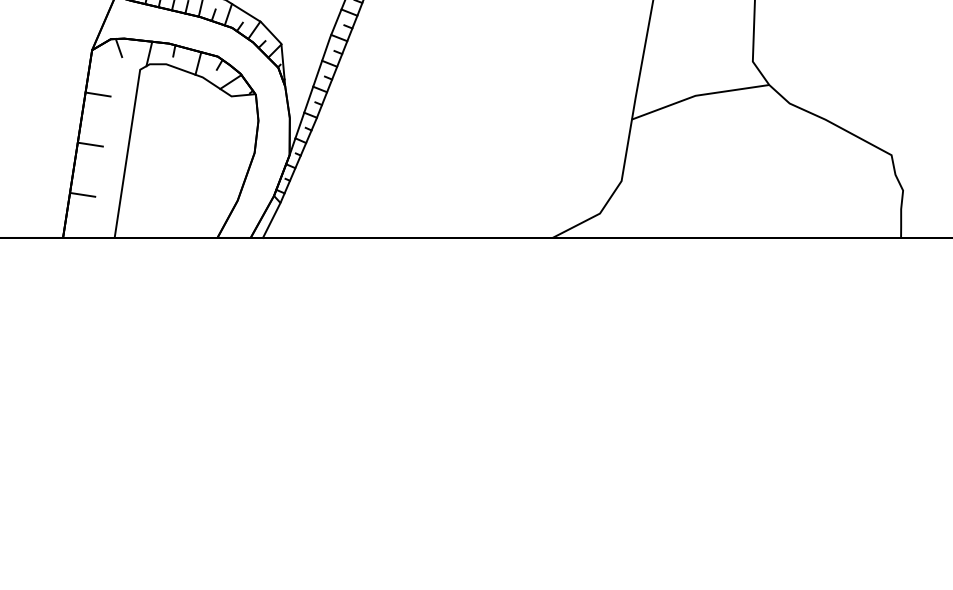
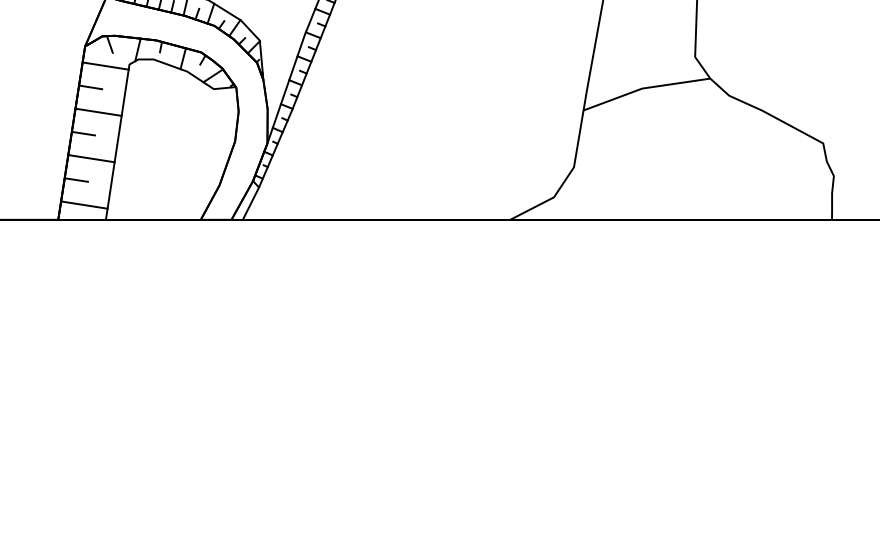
line: (114, 71) -> (105, 66), added
line: (106, 121) -> (98, 112), added
line: (98, 171) -> (90, 158), added
line: (91, 221) -> (84, 204), added

